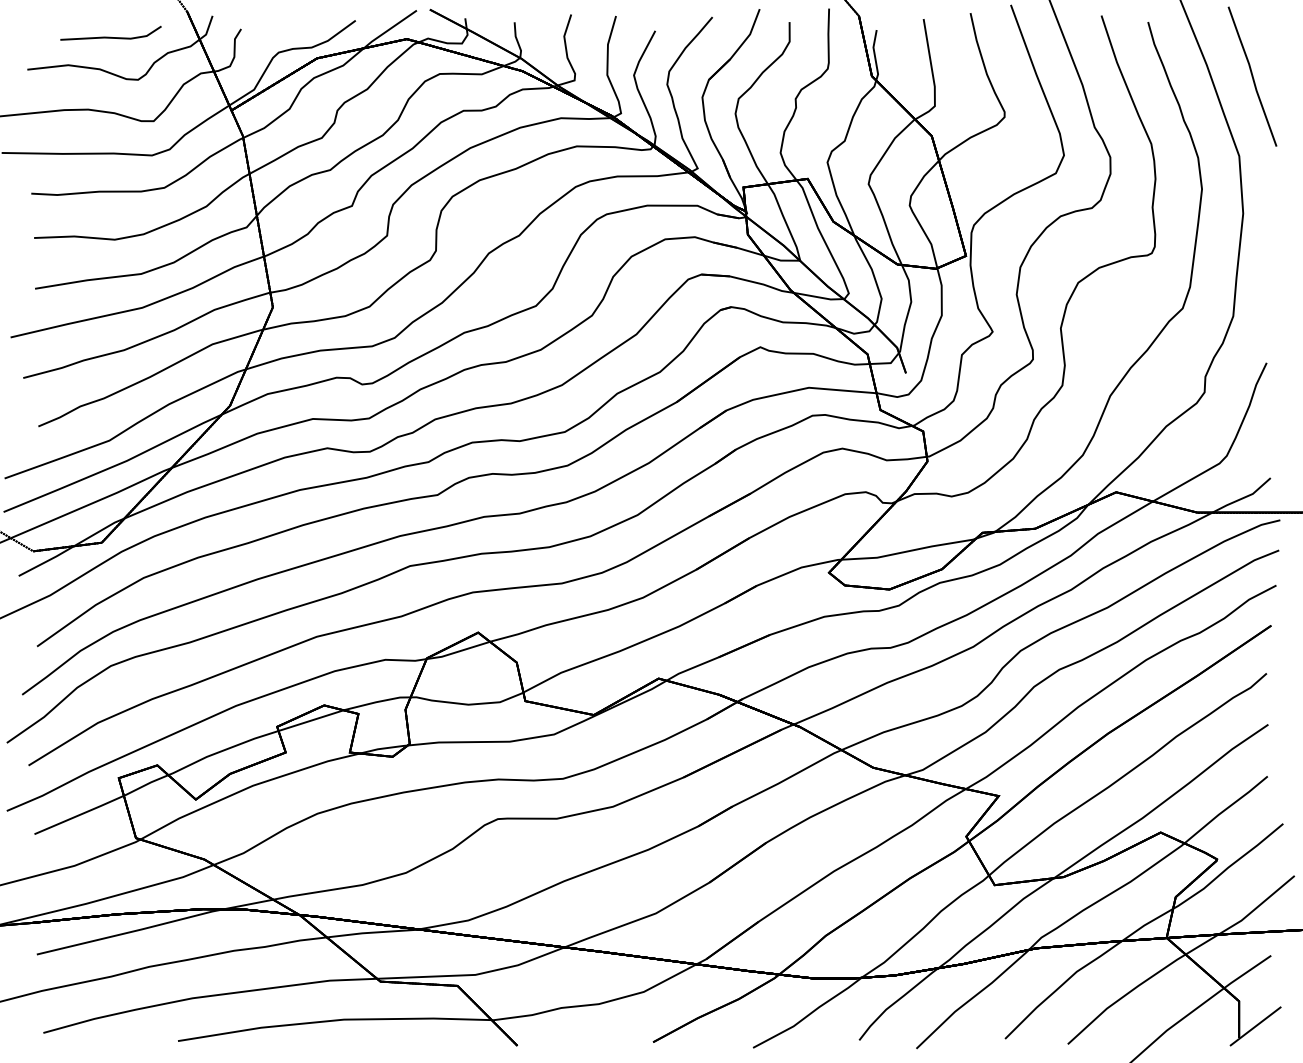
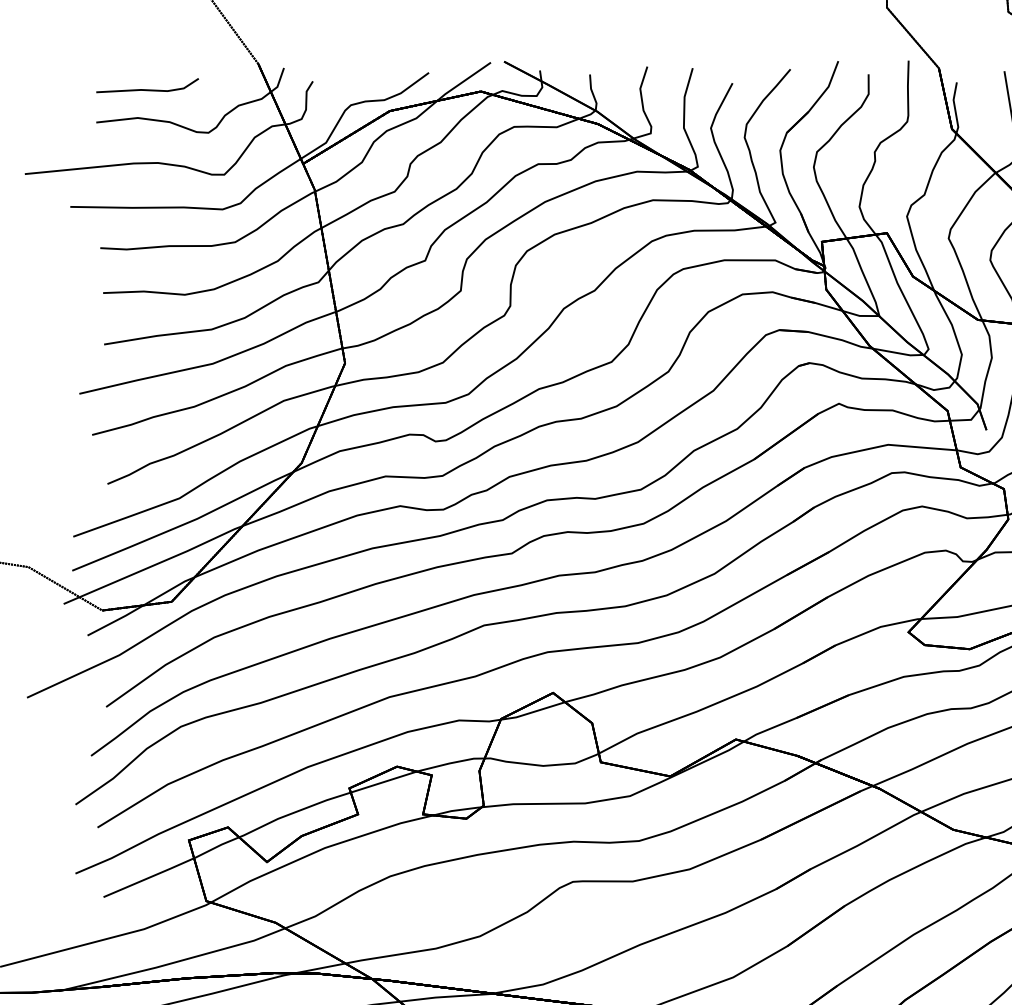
part: (110, 32) -> (147, 84), moved

